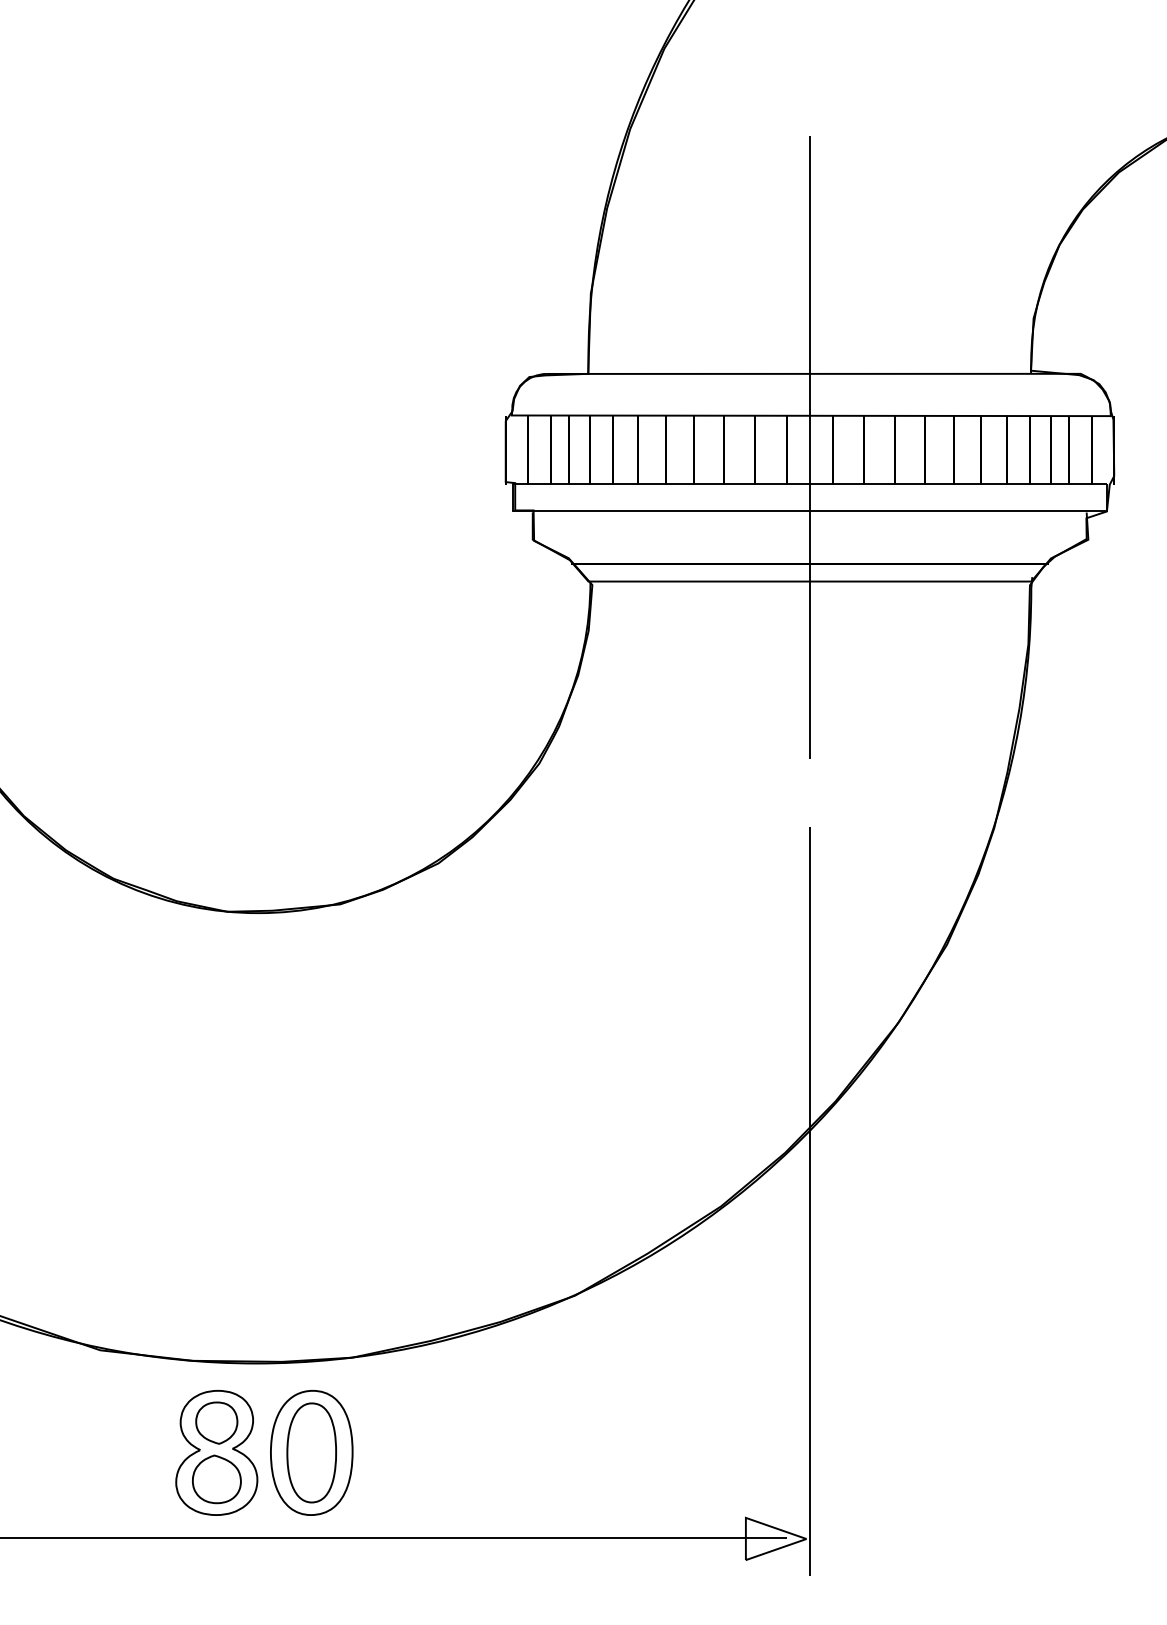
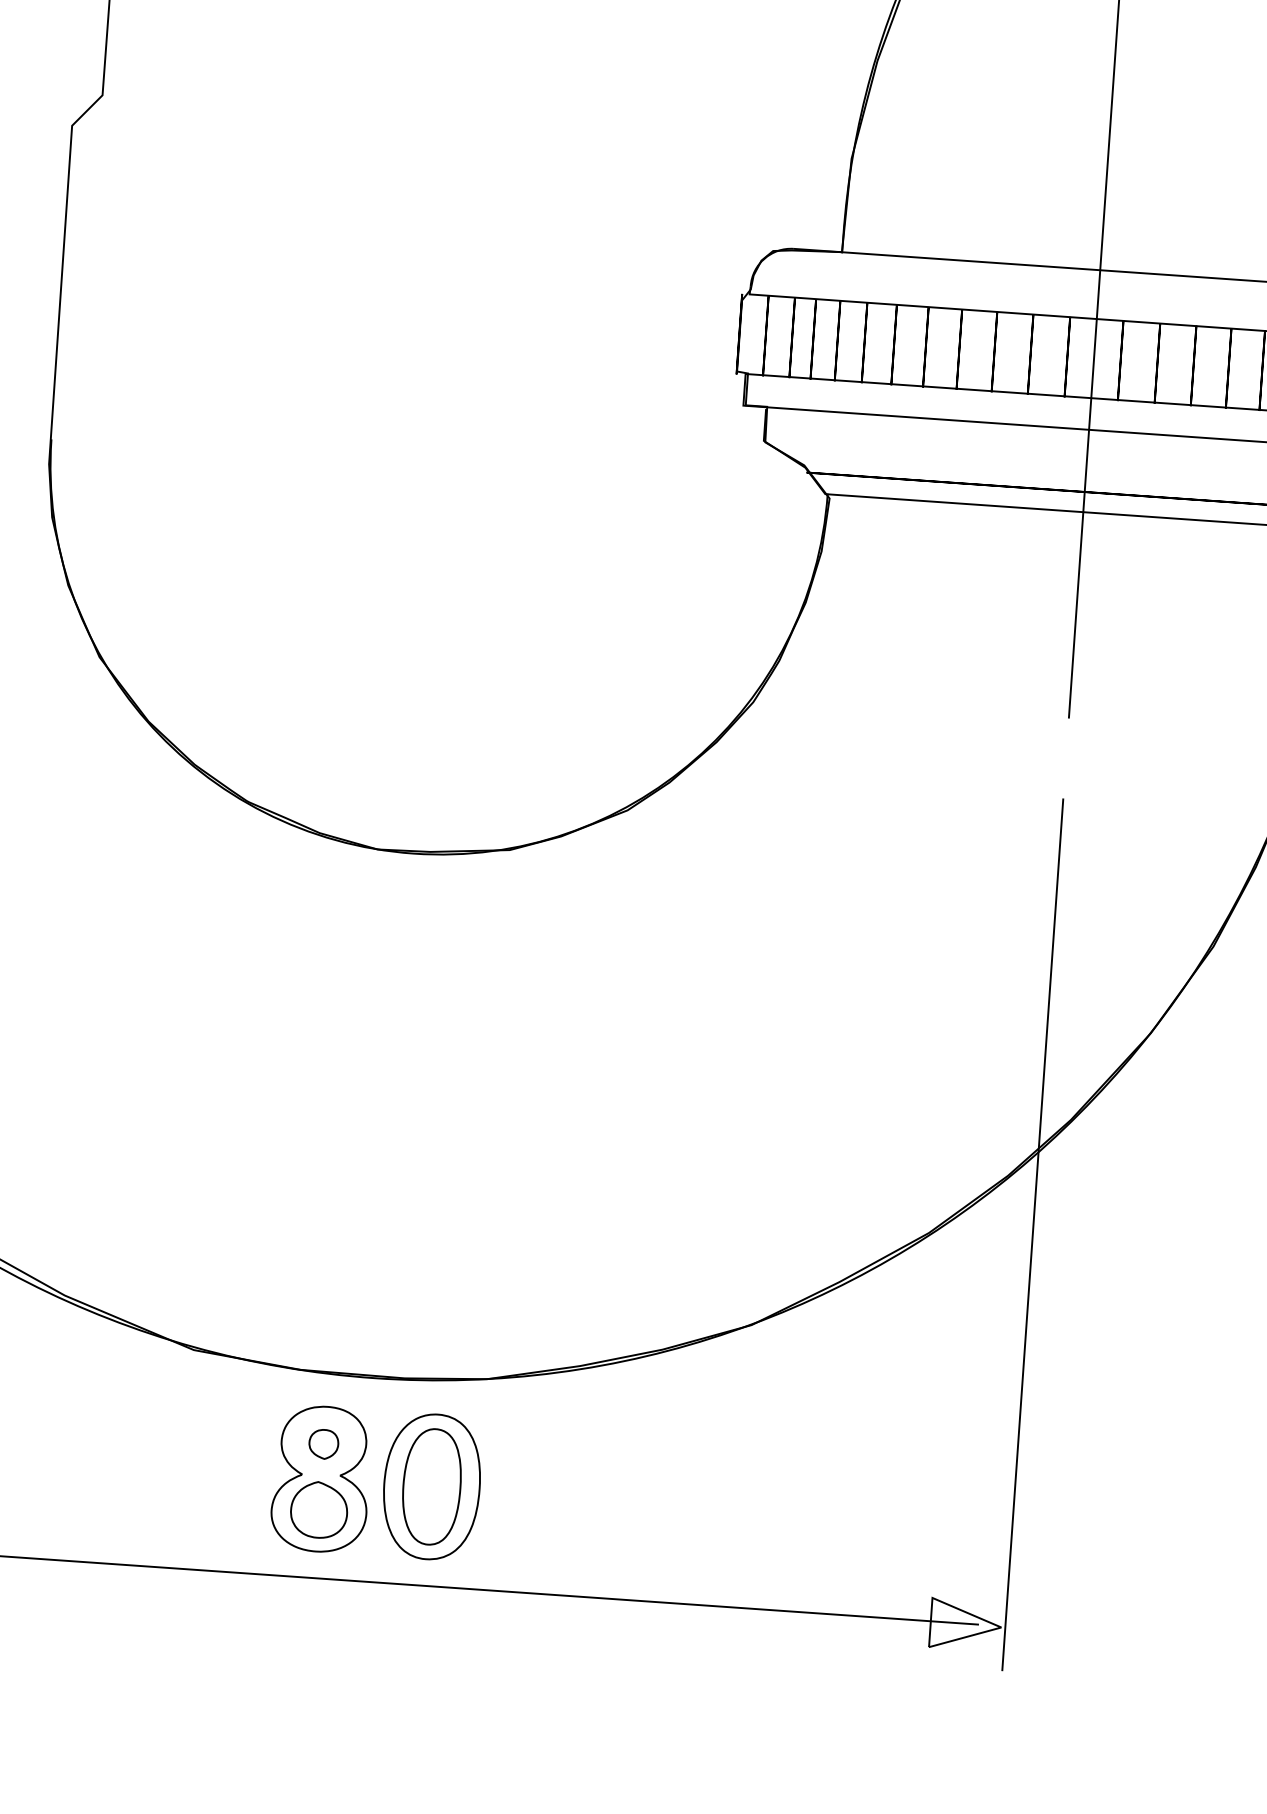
part: (216, 1422) -> (323, 1443), size x0.6

